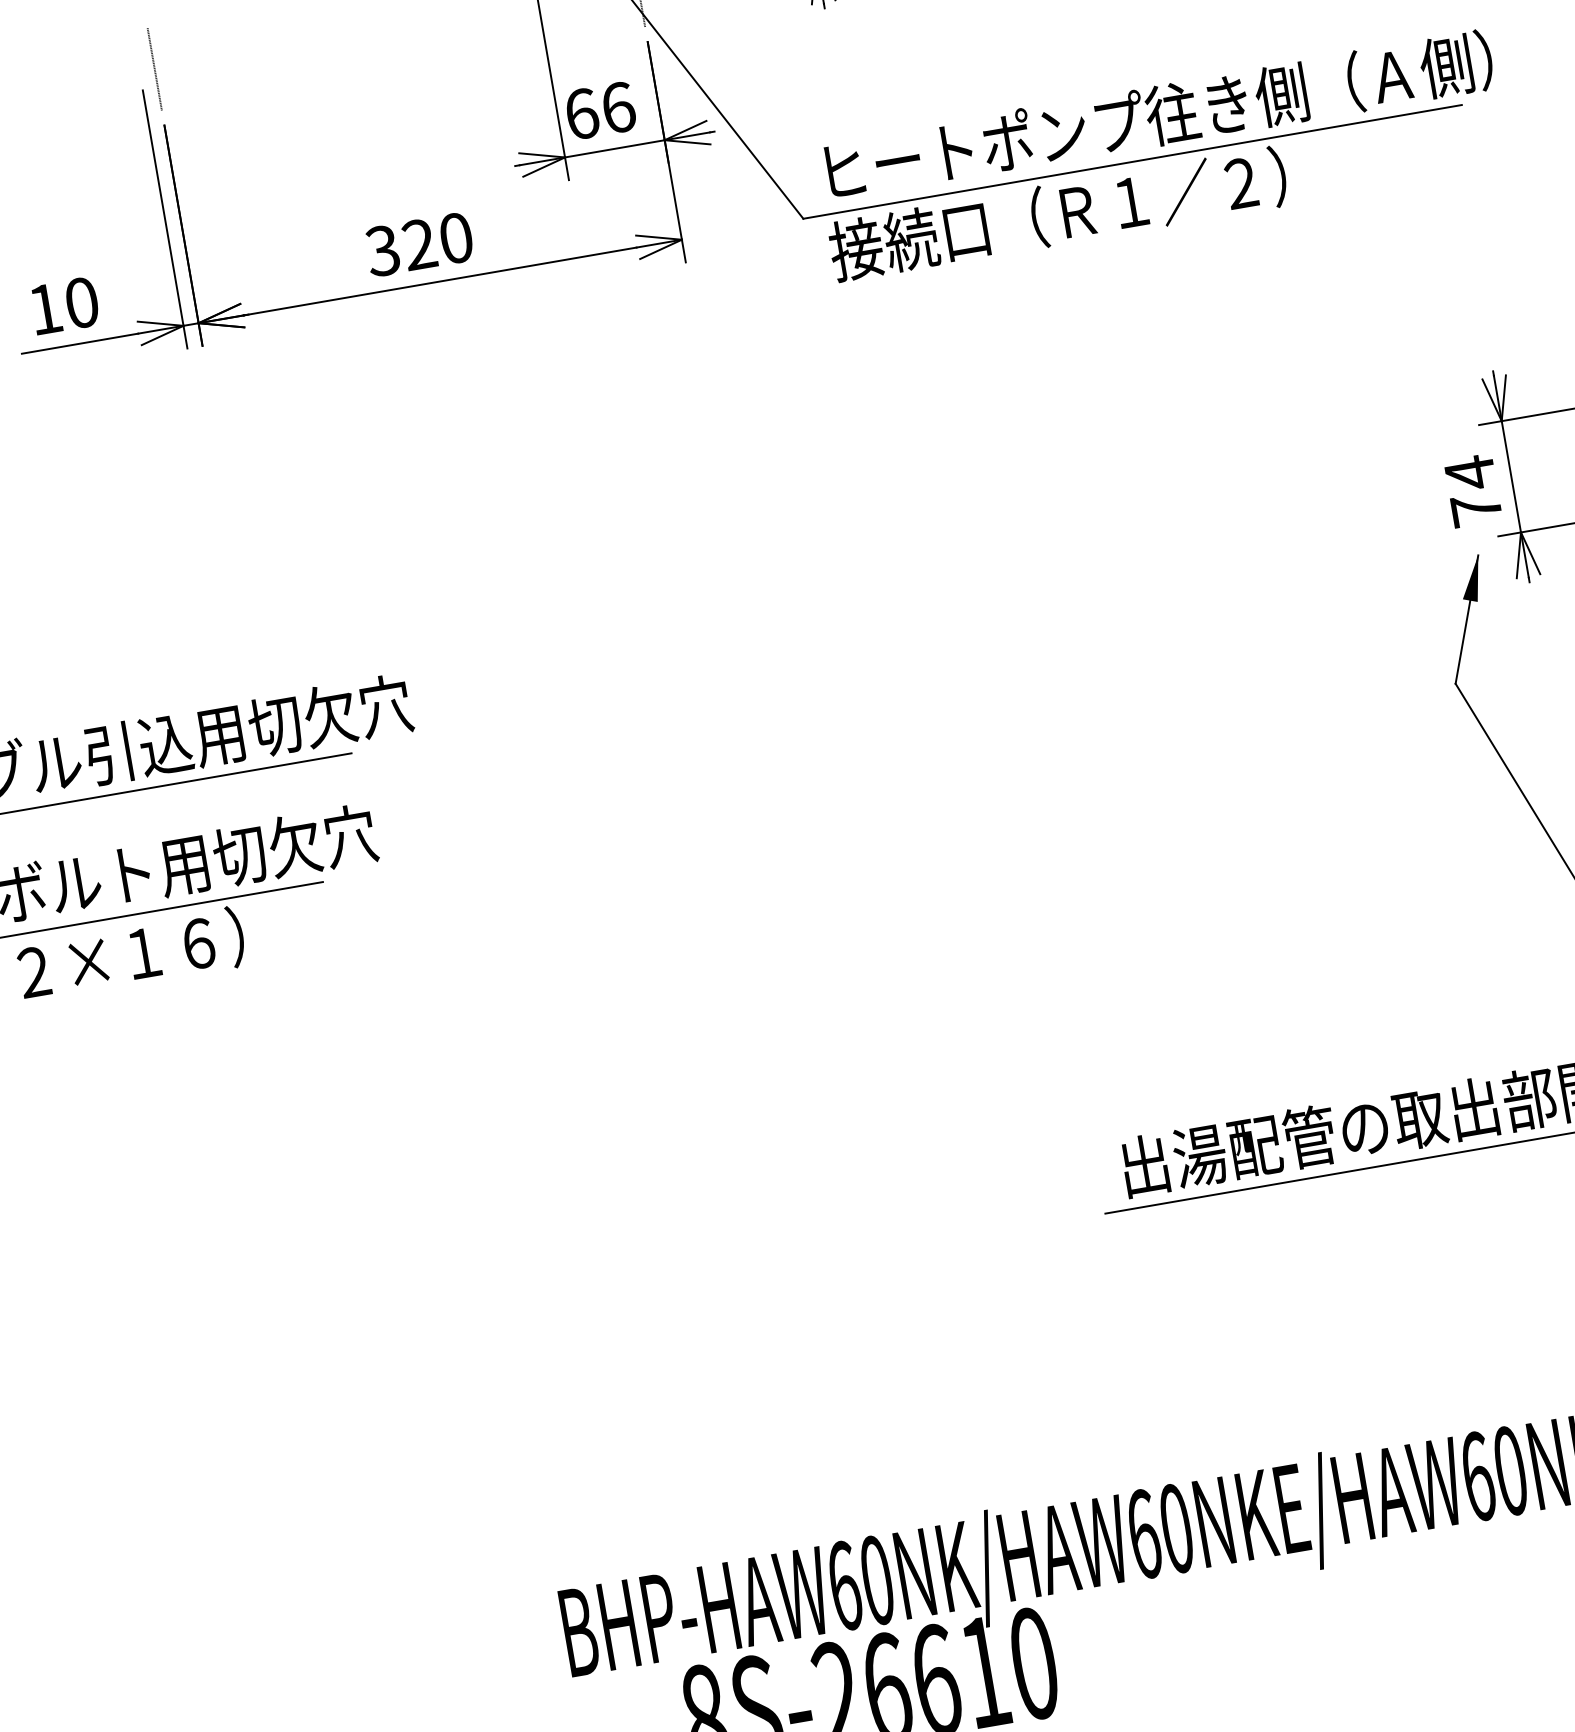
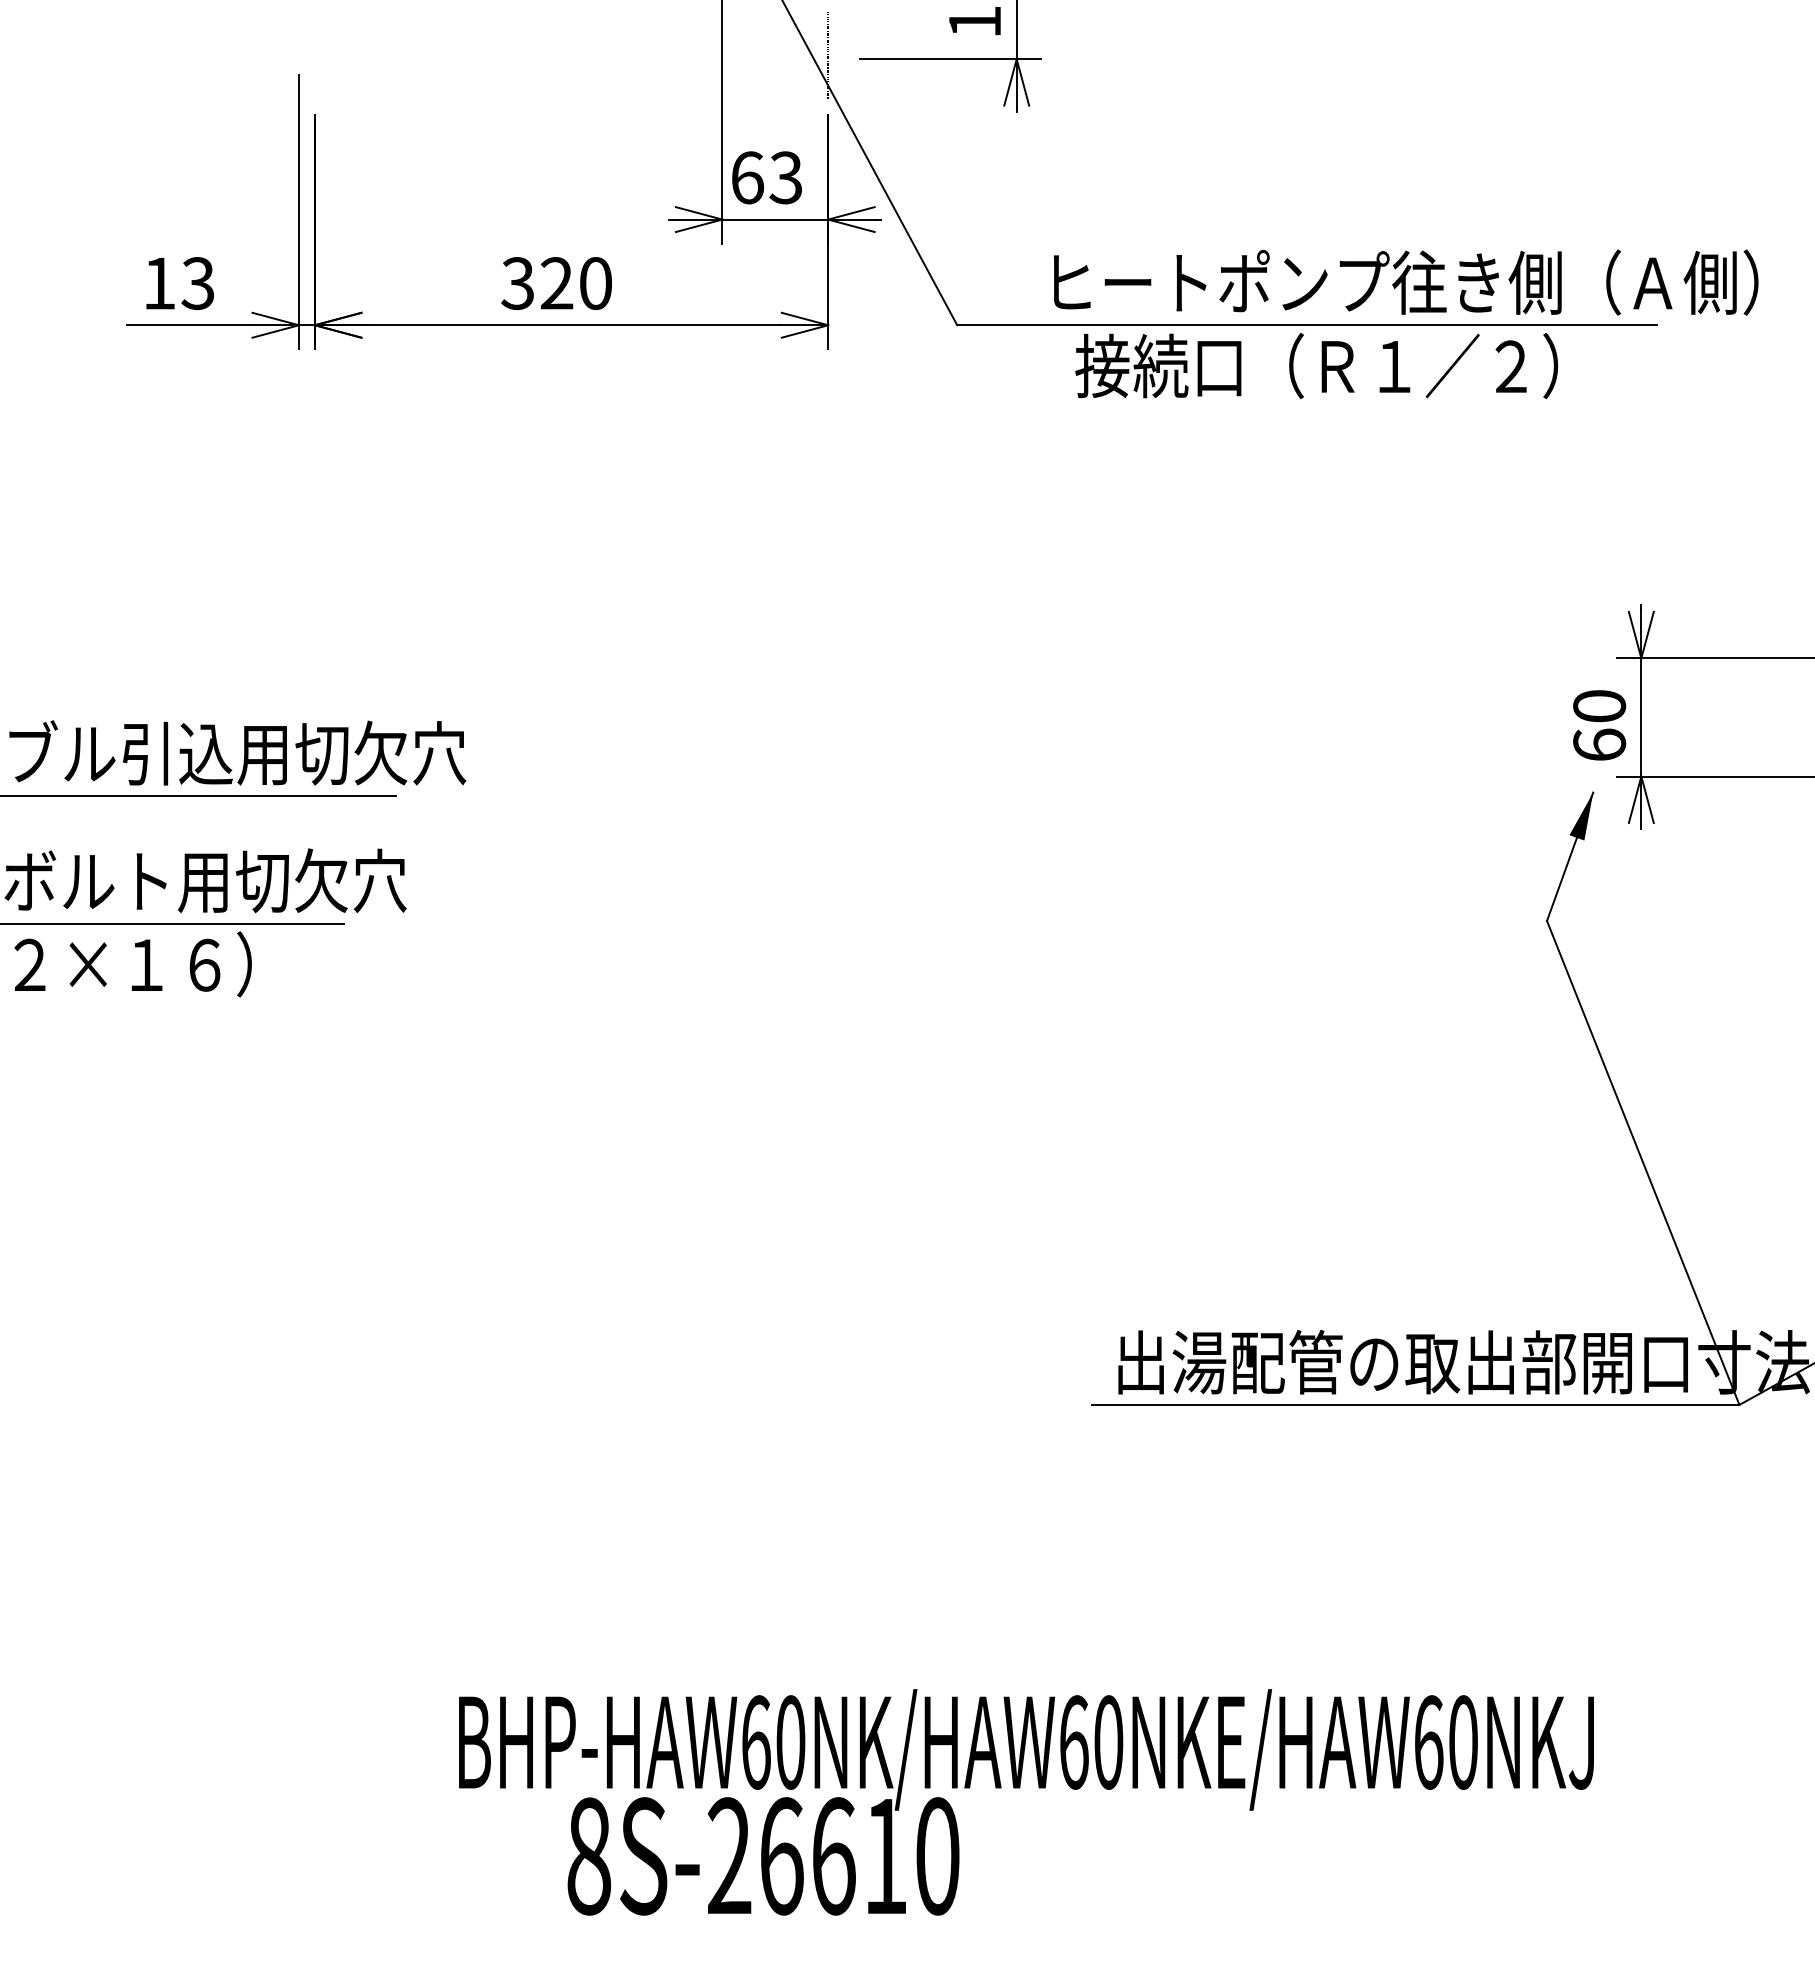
line: (155, 69) -> (315, 55), removed
text: (617, 107) -> (785, 177), 66 -> 63
text: (1159, 115) -> (1405, 282), moved
text: (1057, 214) -> (1316, 366), moved
text: (81, 303) -> (197, 283), 10 -> 13
text: (1473, 490) -> (1599, 724), 74 -> 60

